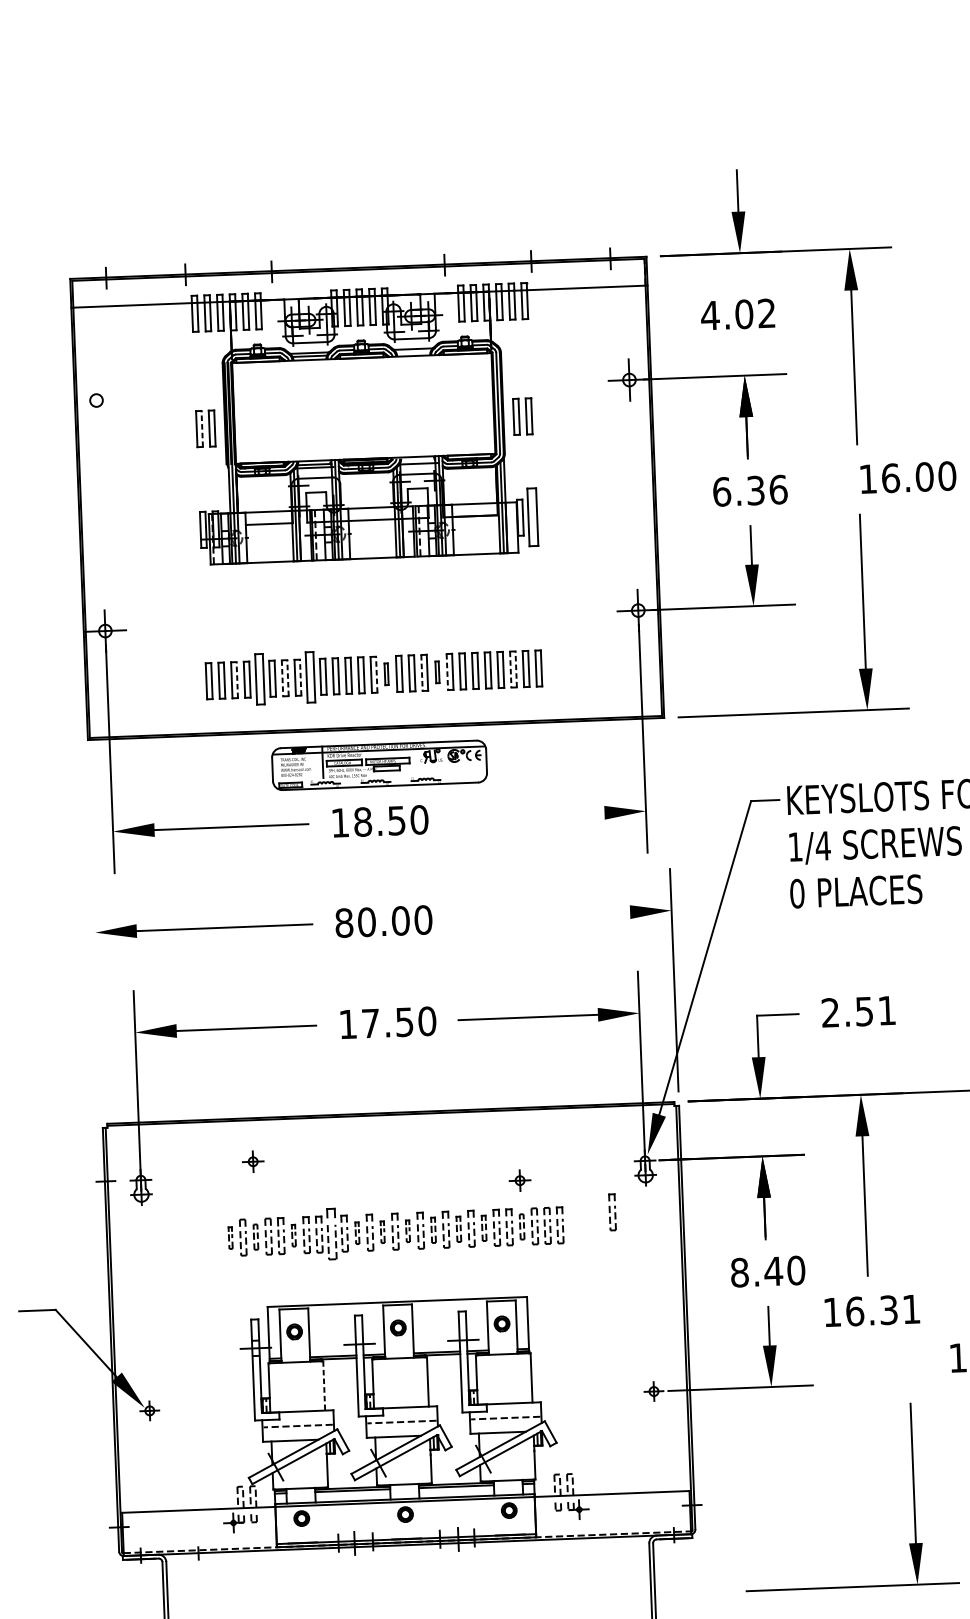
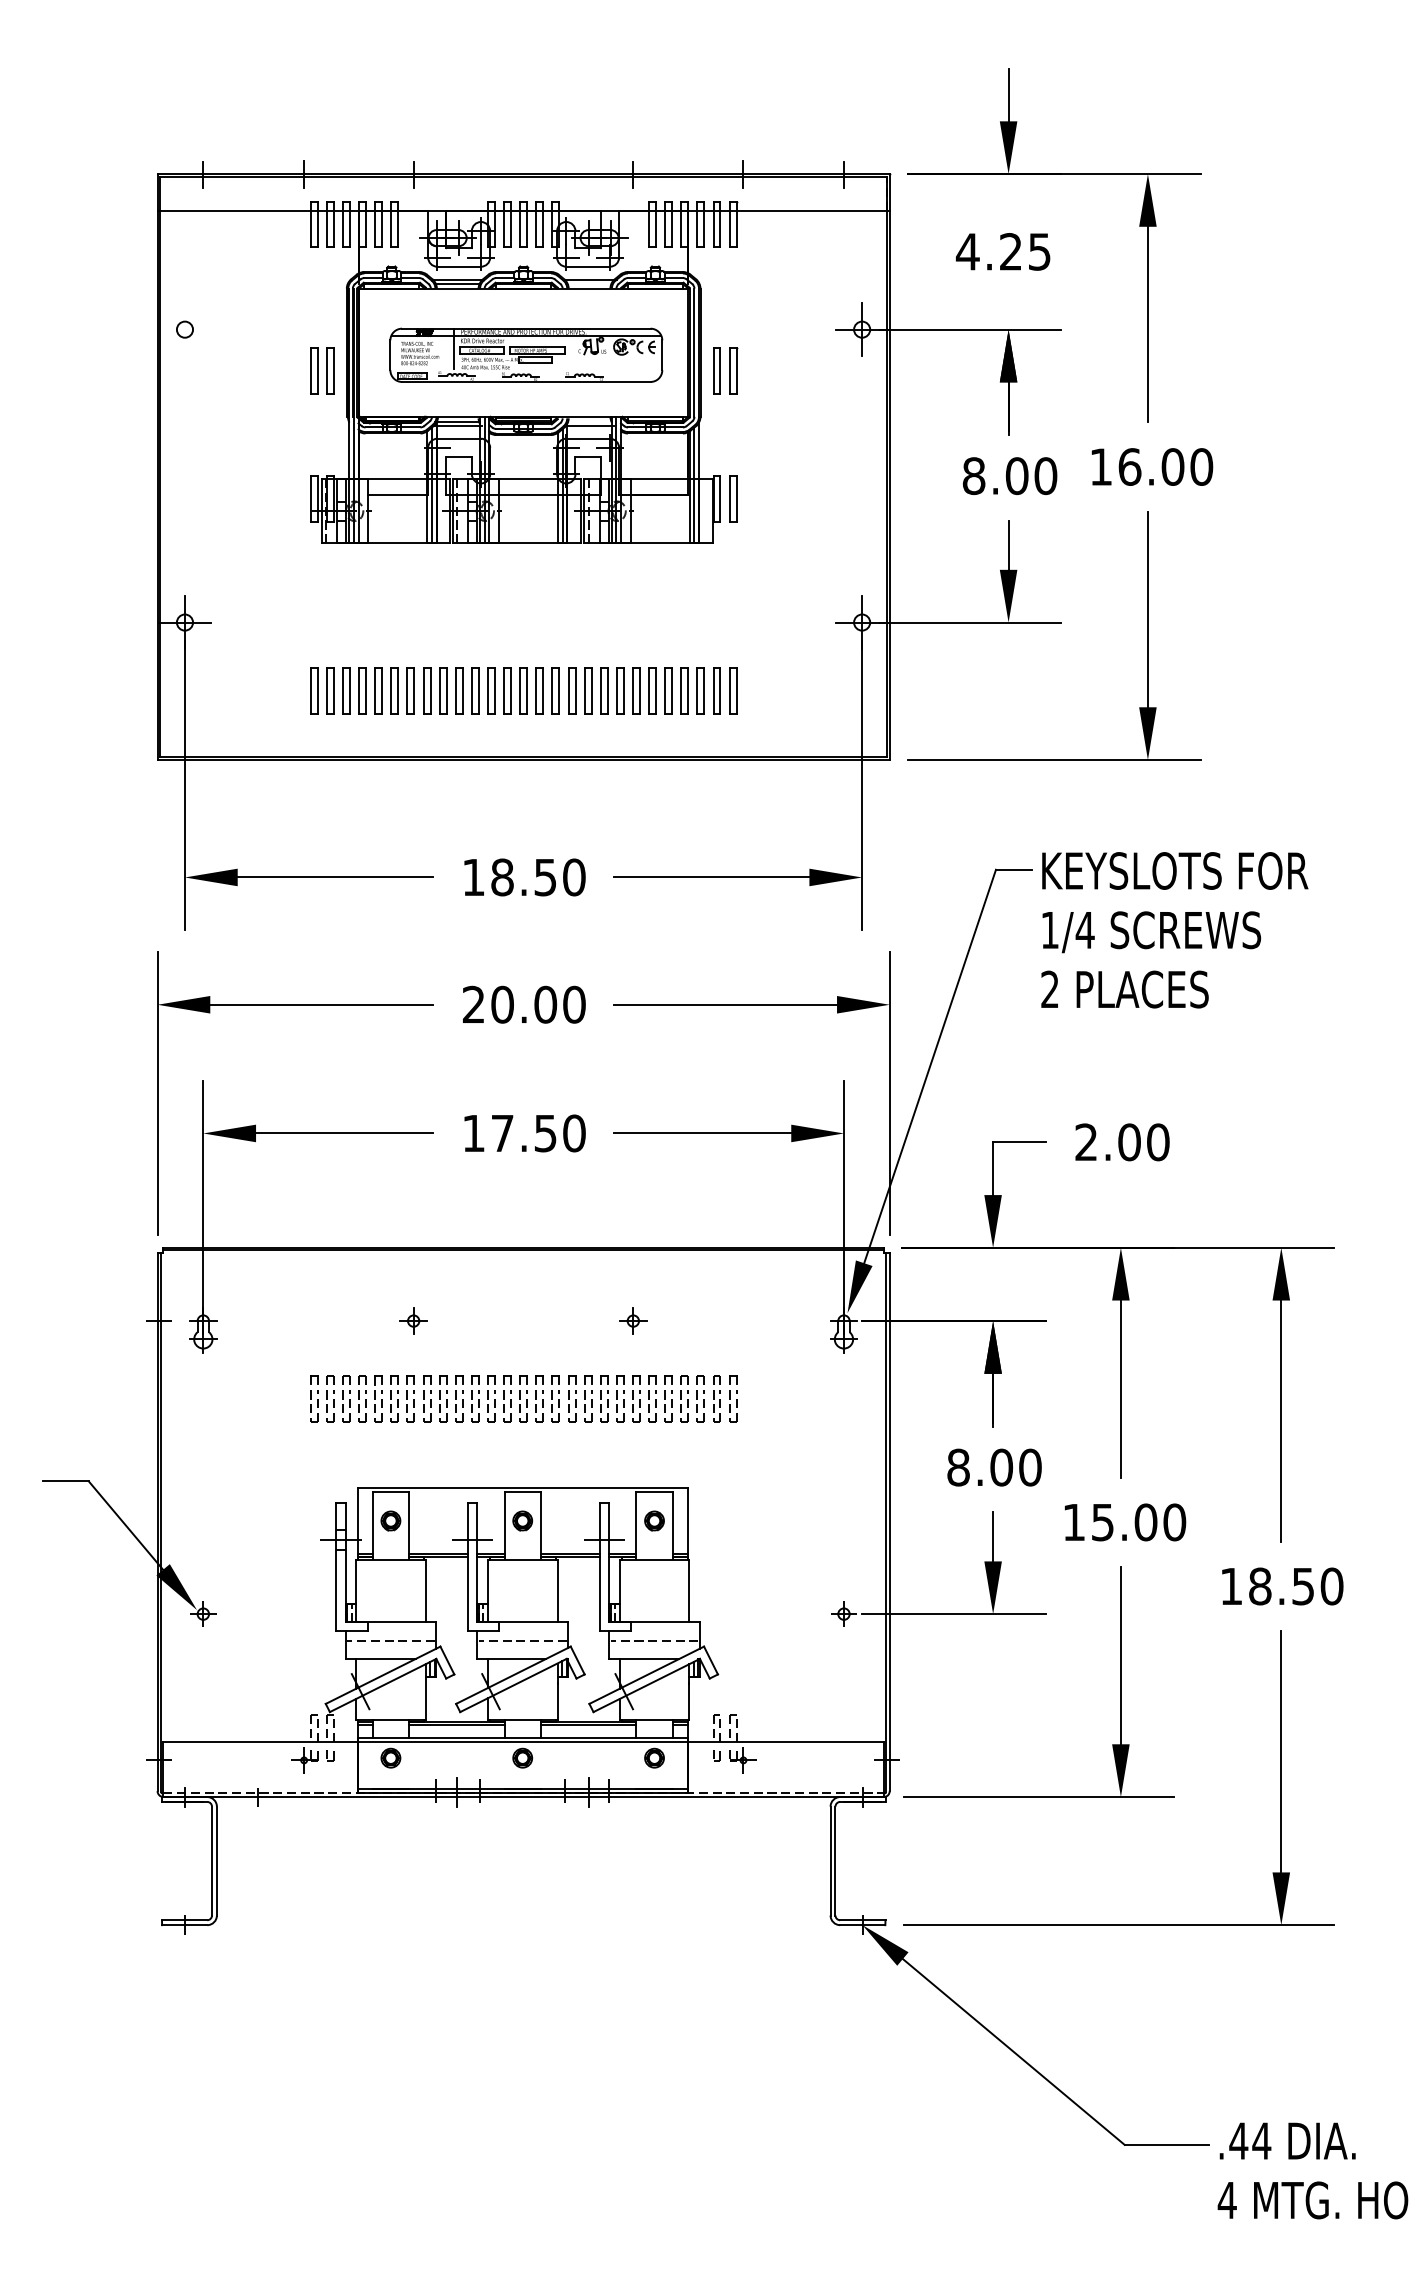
text: (754, 313) -> (1024, 251), 4.02 -> 4.25
line: (202, 428) -> (317, 370), dashed -> solid
text: (908, 477) -> (1152, 466), moved
text: (749, 491) -> (1009, 476), 6.36 -> 8.00
part: (533, 516) -> (733, 498), size x0.62
line: (510, 669) -> (697, 691), dashed -> solid
line: (516, 669) -> (704, 691), dashed -> solid
part: (437, 671) -> (604, 690), size x1.67
line: (447, 672) -> (616, 691), dashed -> solid
part: (386, 673) -> (539, 690), size x1.67
line: (421, 673) -> (584, 691), dashed -> solid
line: (377, 674) -> (527, 691), dashed -> solid
part: (310, 676) -> (443, 690), size x0.71
line: (300, 677) -> (430, 691), dashed -> solid
part: (259, 678) -> (378, 690), size x0.71
line: (282, 678) -> (407, 691), dashed -> solid
line: (288, 678) -> (414, 691), dashed -> solid
line: (236, 680) -> (349, 691), dashed -> solid
part: (379, 764) -> (526, 354), moved
line: (527, 815) -> (711, 877), added
text: (797, 893) -> (1050, 989), 0 -> 2
line: (542, 915) -> (725, 1004), added
text: (343, 922) -> (473, 1004), 80.00 -> 20.00
line: (97, 1002) -> (157, 1093), added
text: (875, 1011) -> (1143, 1142), 2.51 -> 2.00
part: (253, 1161) -> (413, 1320), moved
part: (520, 1180) -> (633, 1320), moved
part: (612, 1212) -> (800, 1384), removed
part: (521, 1226) -> (684, 1398), size x1.43
part: (484, 1228) -> (636, 1398), size x1.43
part: (459, 1229) -> (604, 1398), size x1.43
part: (433, 1230) -> (572, 1398), size x1.43
part: (382, 1231) -> (507, 1398), size x1.67
part: (407, 1231) -> (539, 1398), size x1.67
part: (357, 1232) -> (475, 1398), size x1.67
part: (332, 1233) -> (443, 1398), size x0.71
part: (293, 1235) -> (394, 1398), size x1.67
part: (255, 1236) -> (346, 1398), size x1.43
part: (230, 1237) -> (314, 1398), size x1.67
text: (773, 1271) -> (1001, 1467), 8.40 -> 8.00
text: (883, 1310) -> (1138, 1522), 16.31 -> 15.00
line: (323, 1386) -> (425, 1591), dashed -> solid
part: (913, 1493) -> (1120, 1681), moved

